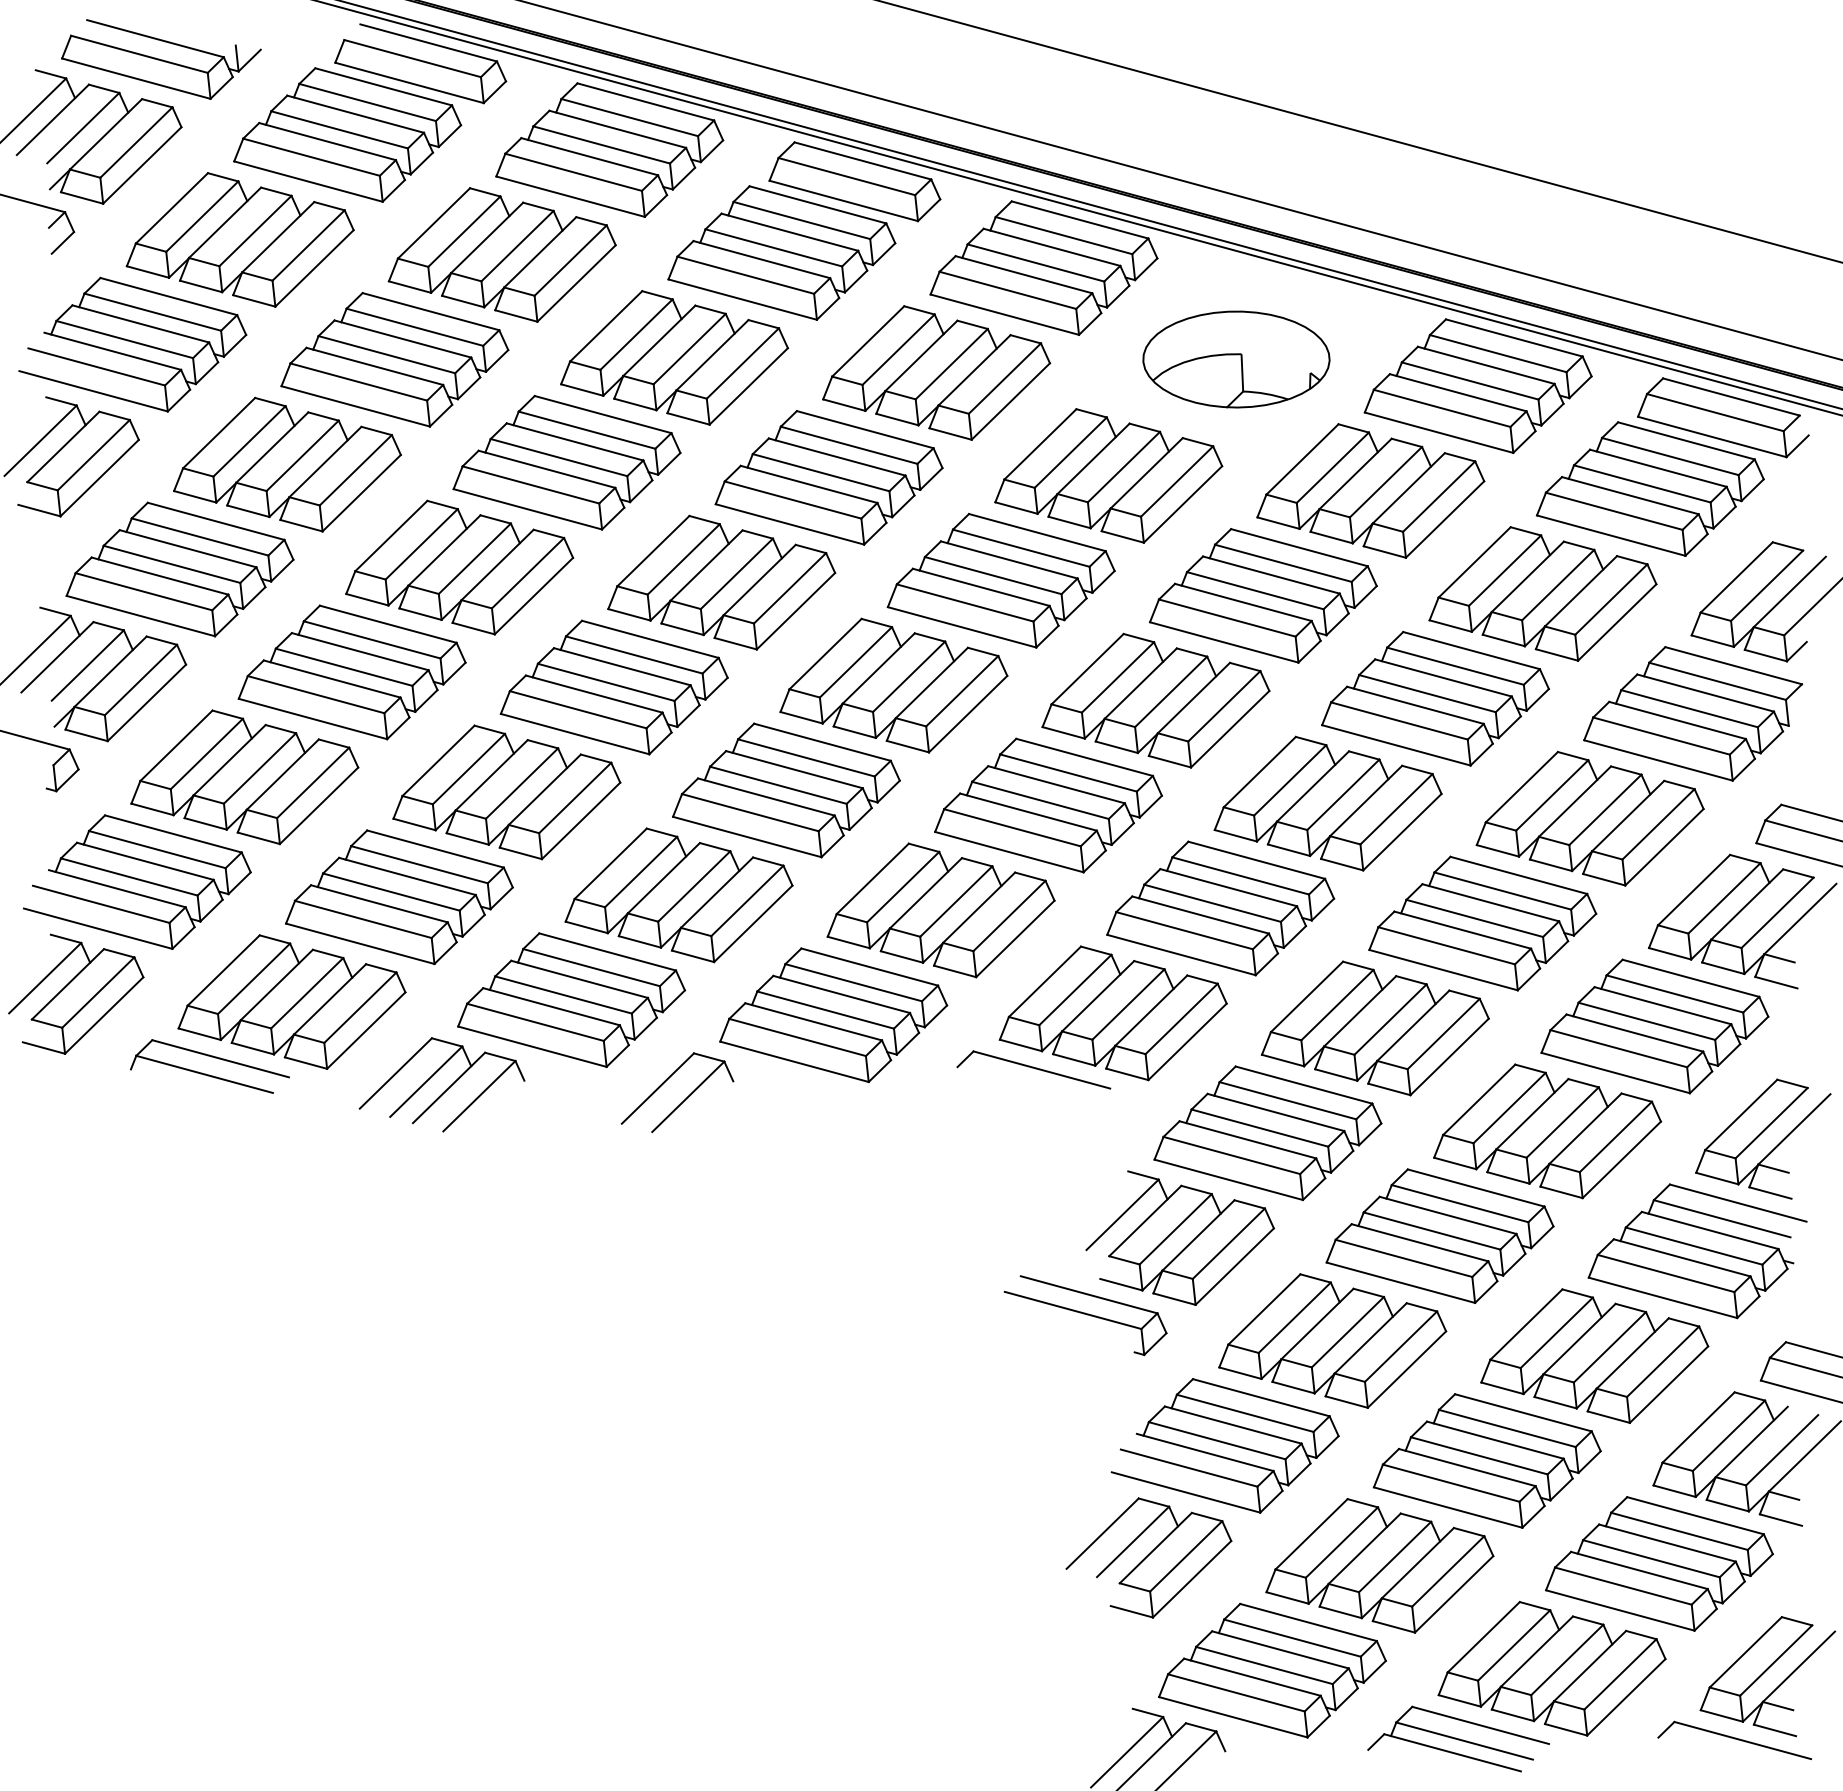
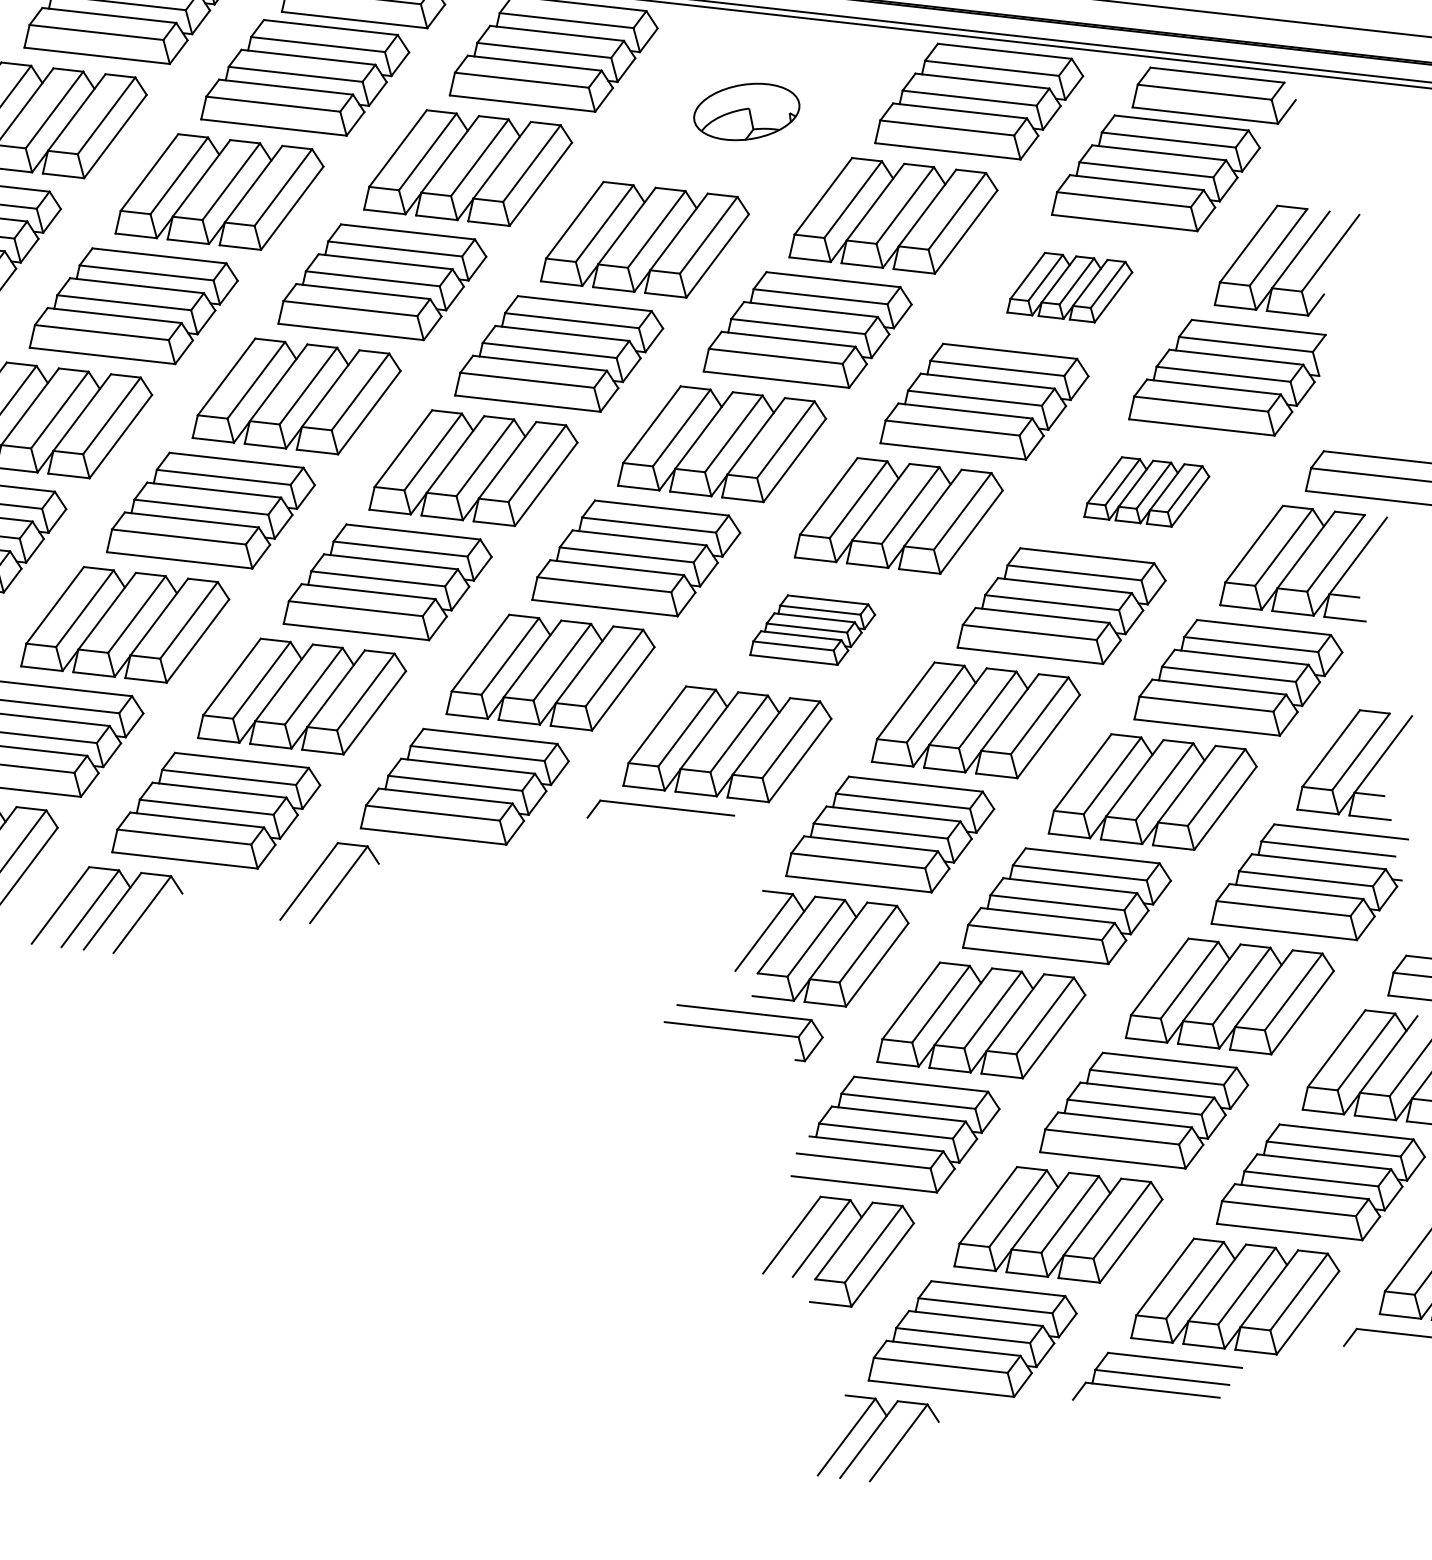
part: (1236, 359) -> (746, 111), size x0.6
part: (1542, 593) -> (1068, 287), size x0.6
part: (1589, 818) -> (1145, 492), size x0.6
part: (1220, 908) -> (811, 630), size x0.6

